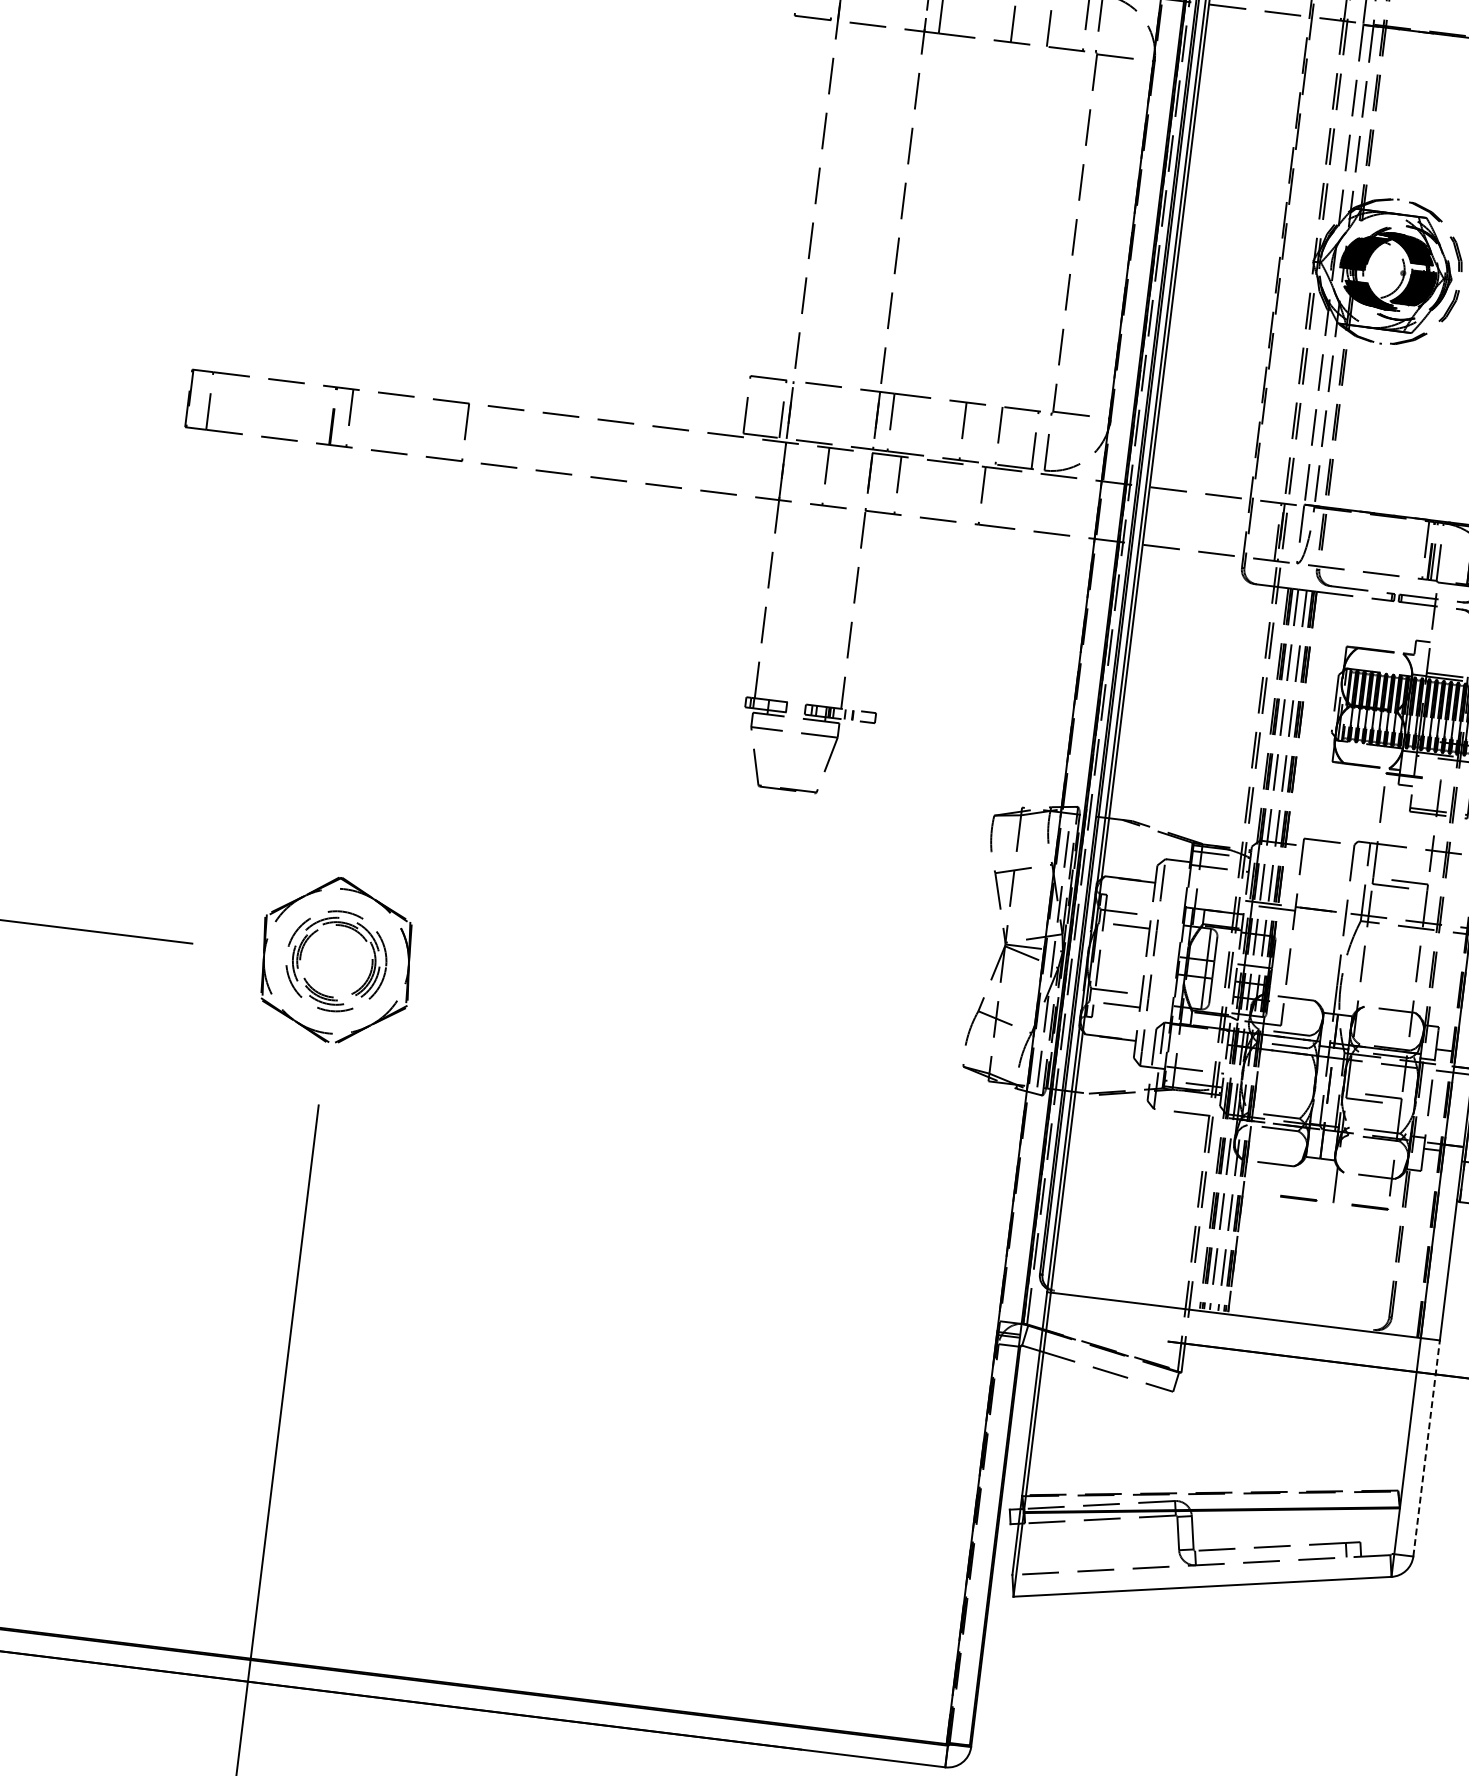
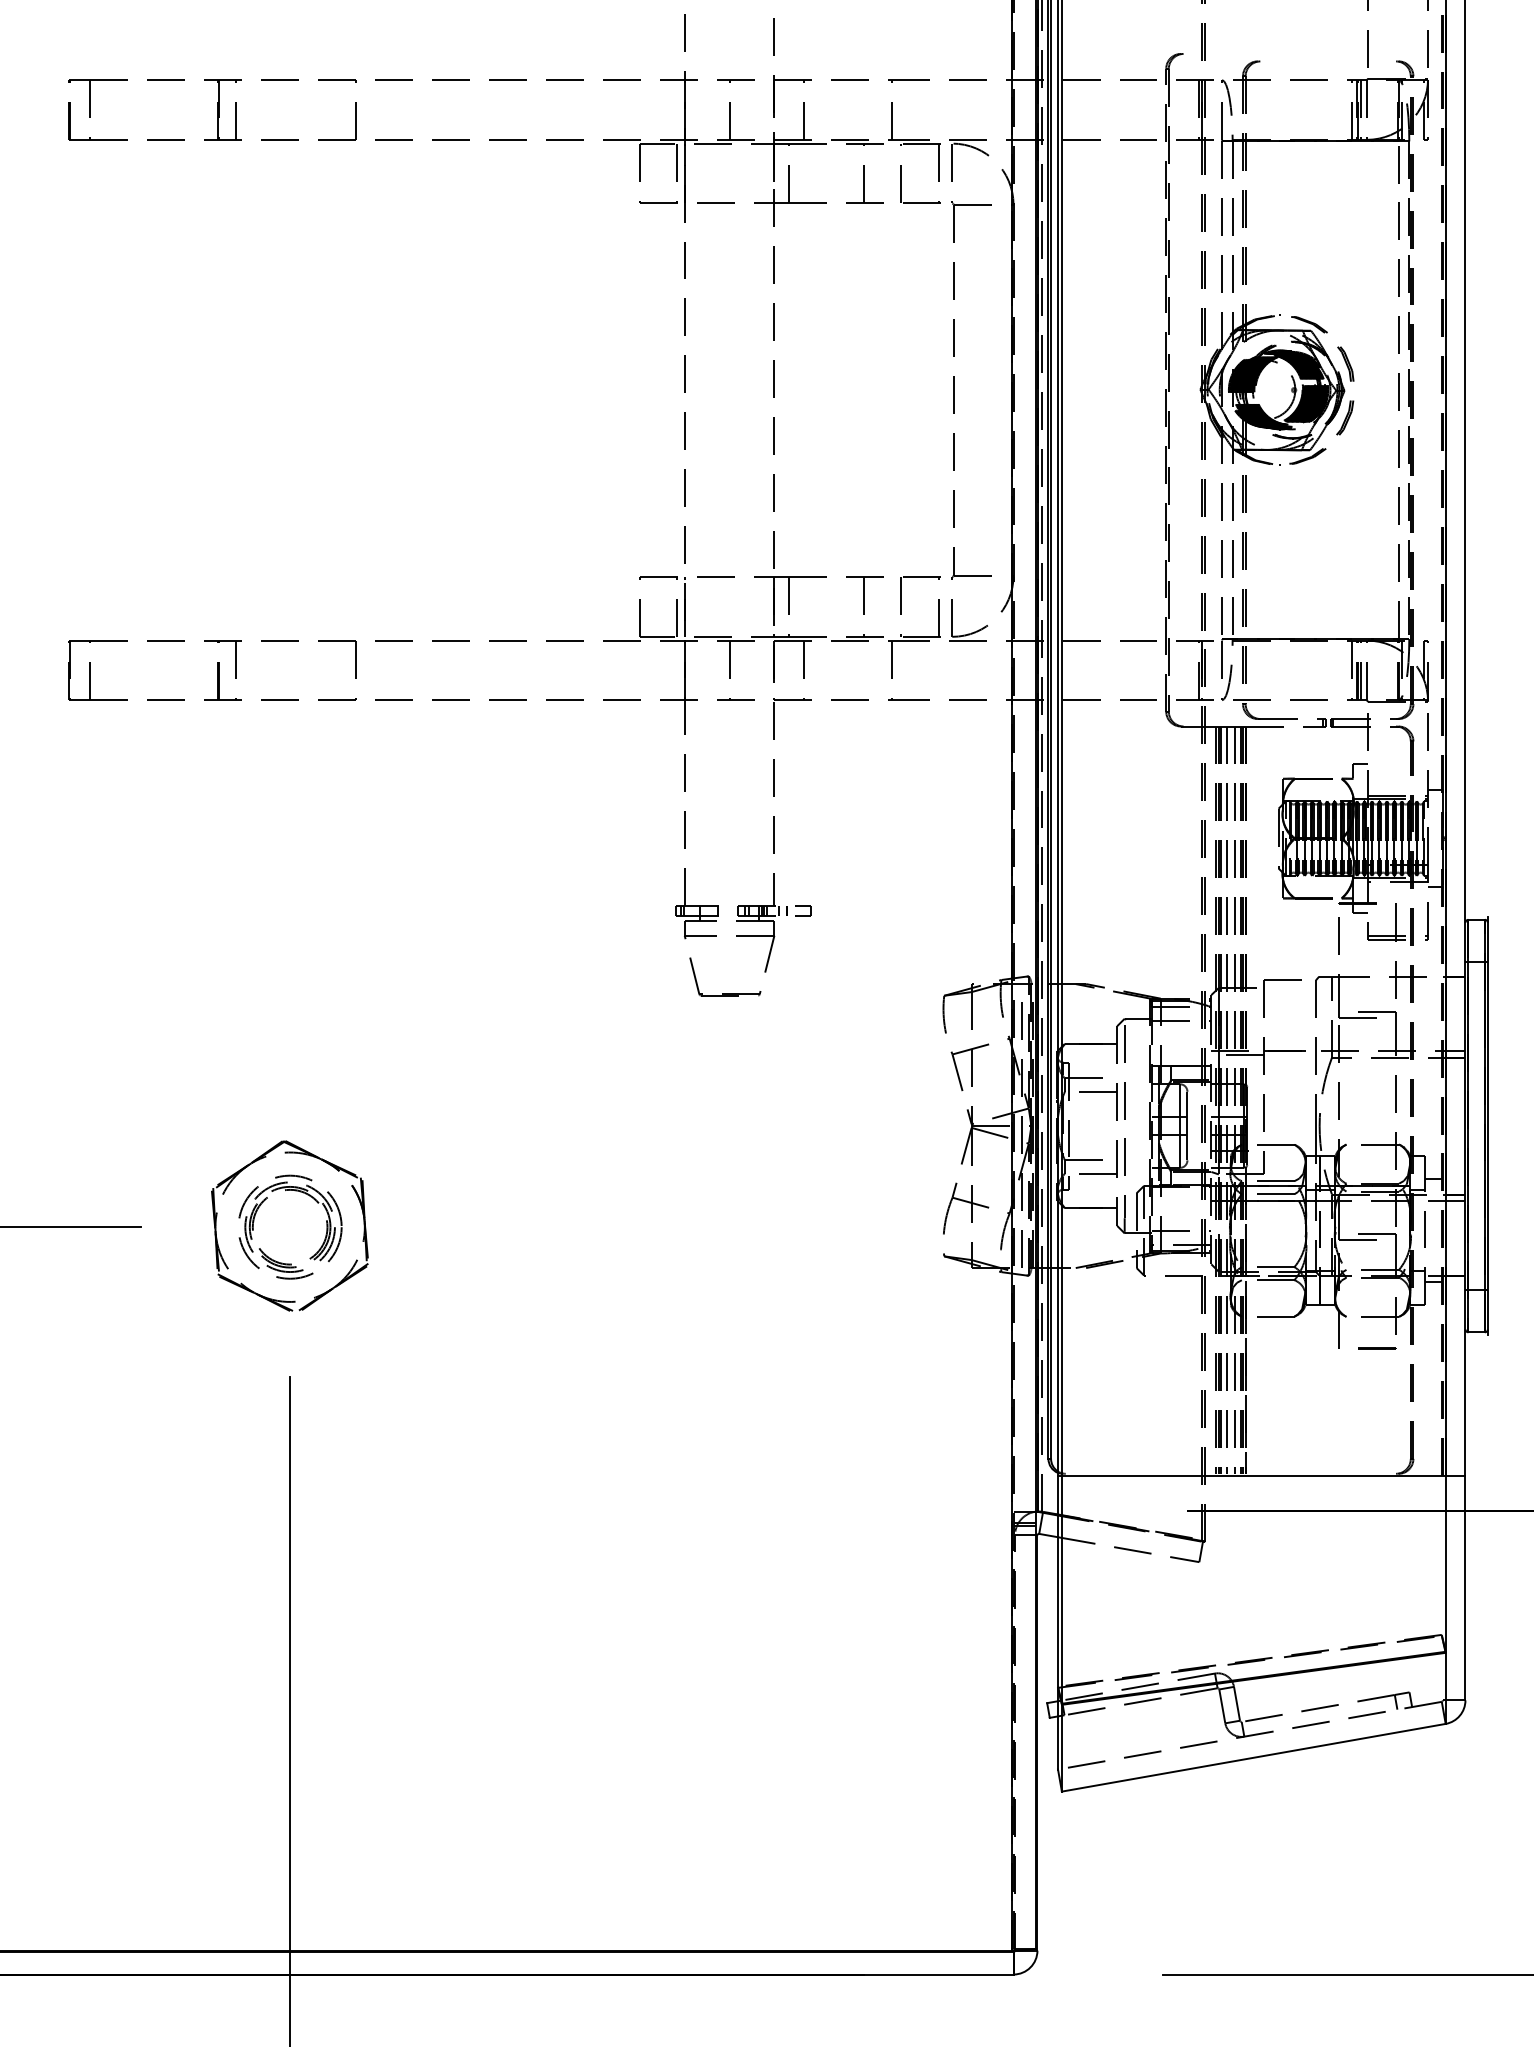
line: (1298, 1198) -> (1303, 1348), removed
line: (1426, 1447) -> (1465, 1587), dashed -> solid

